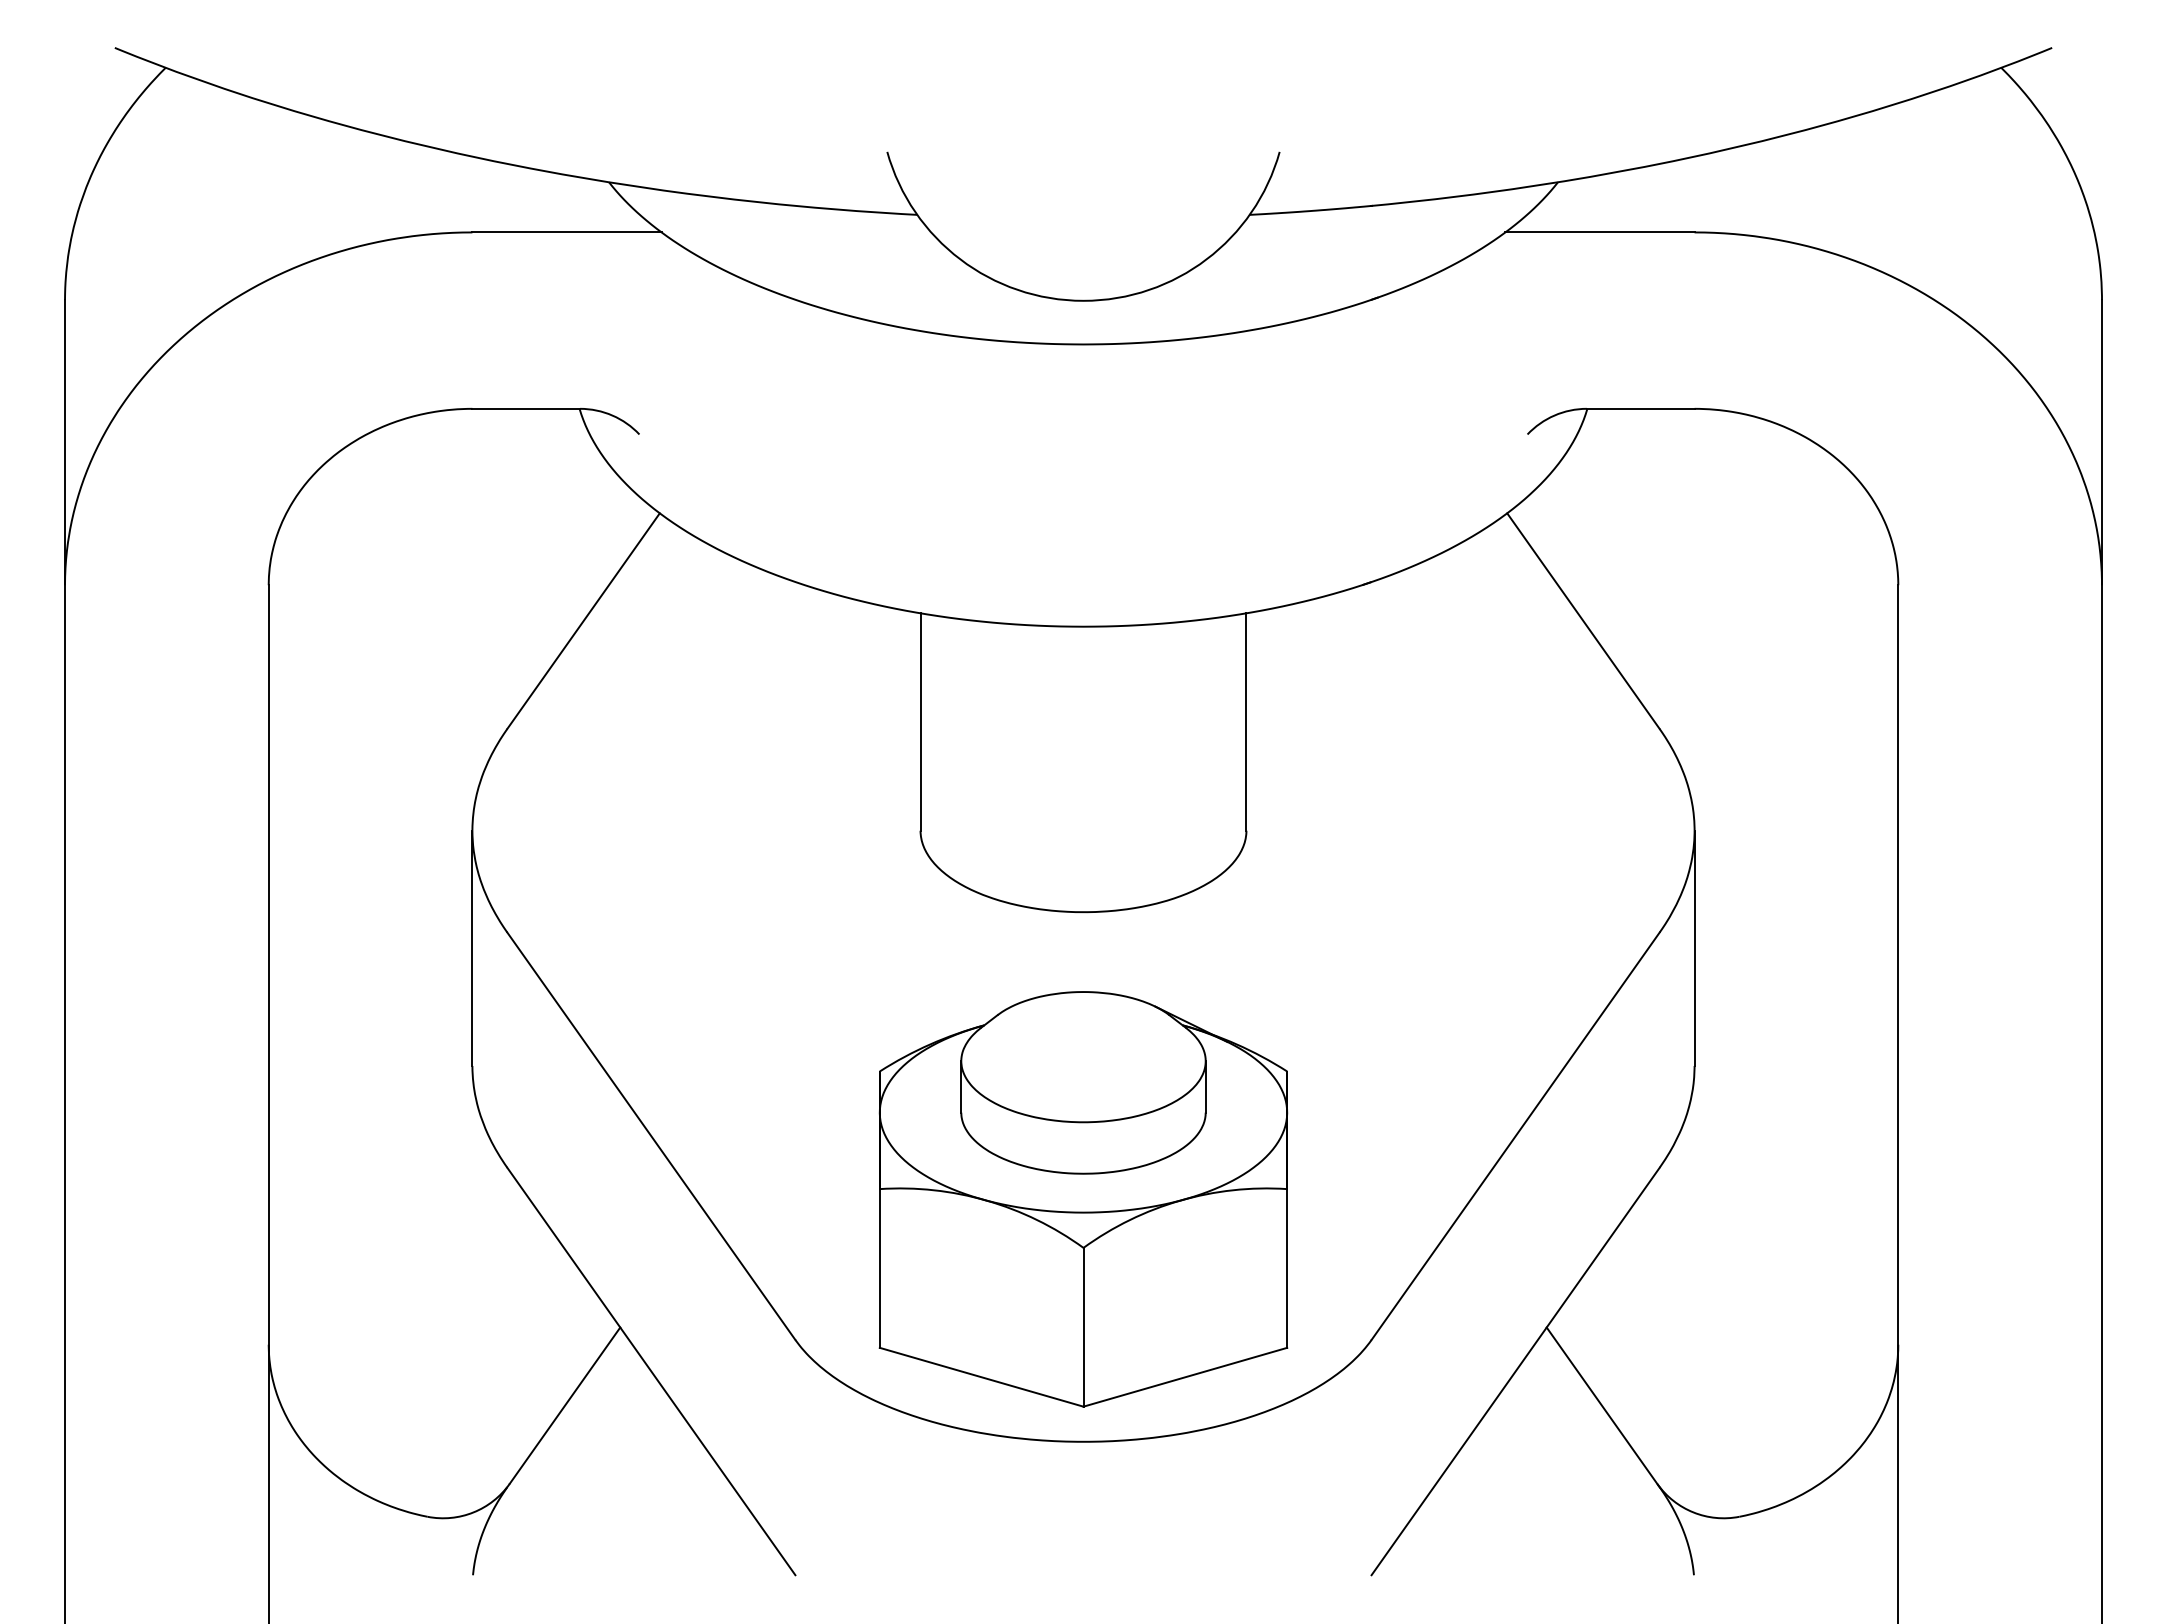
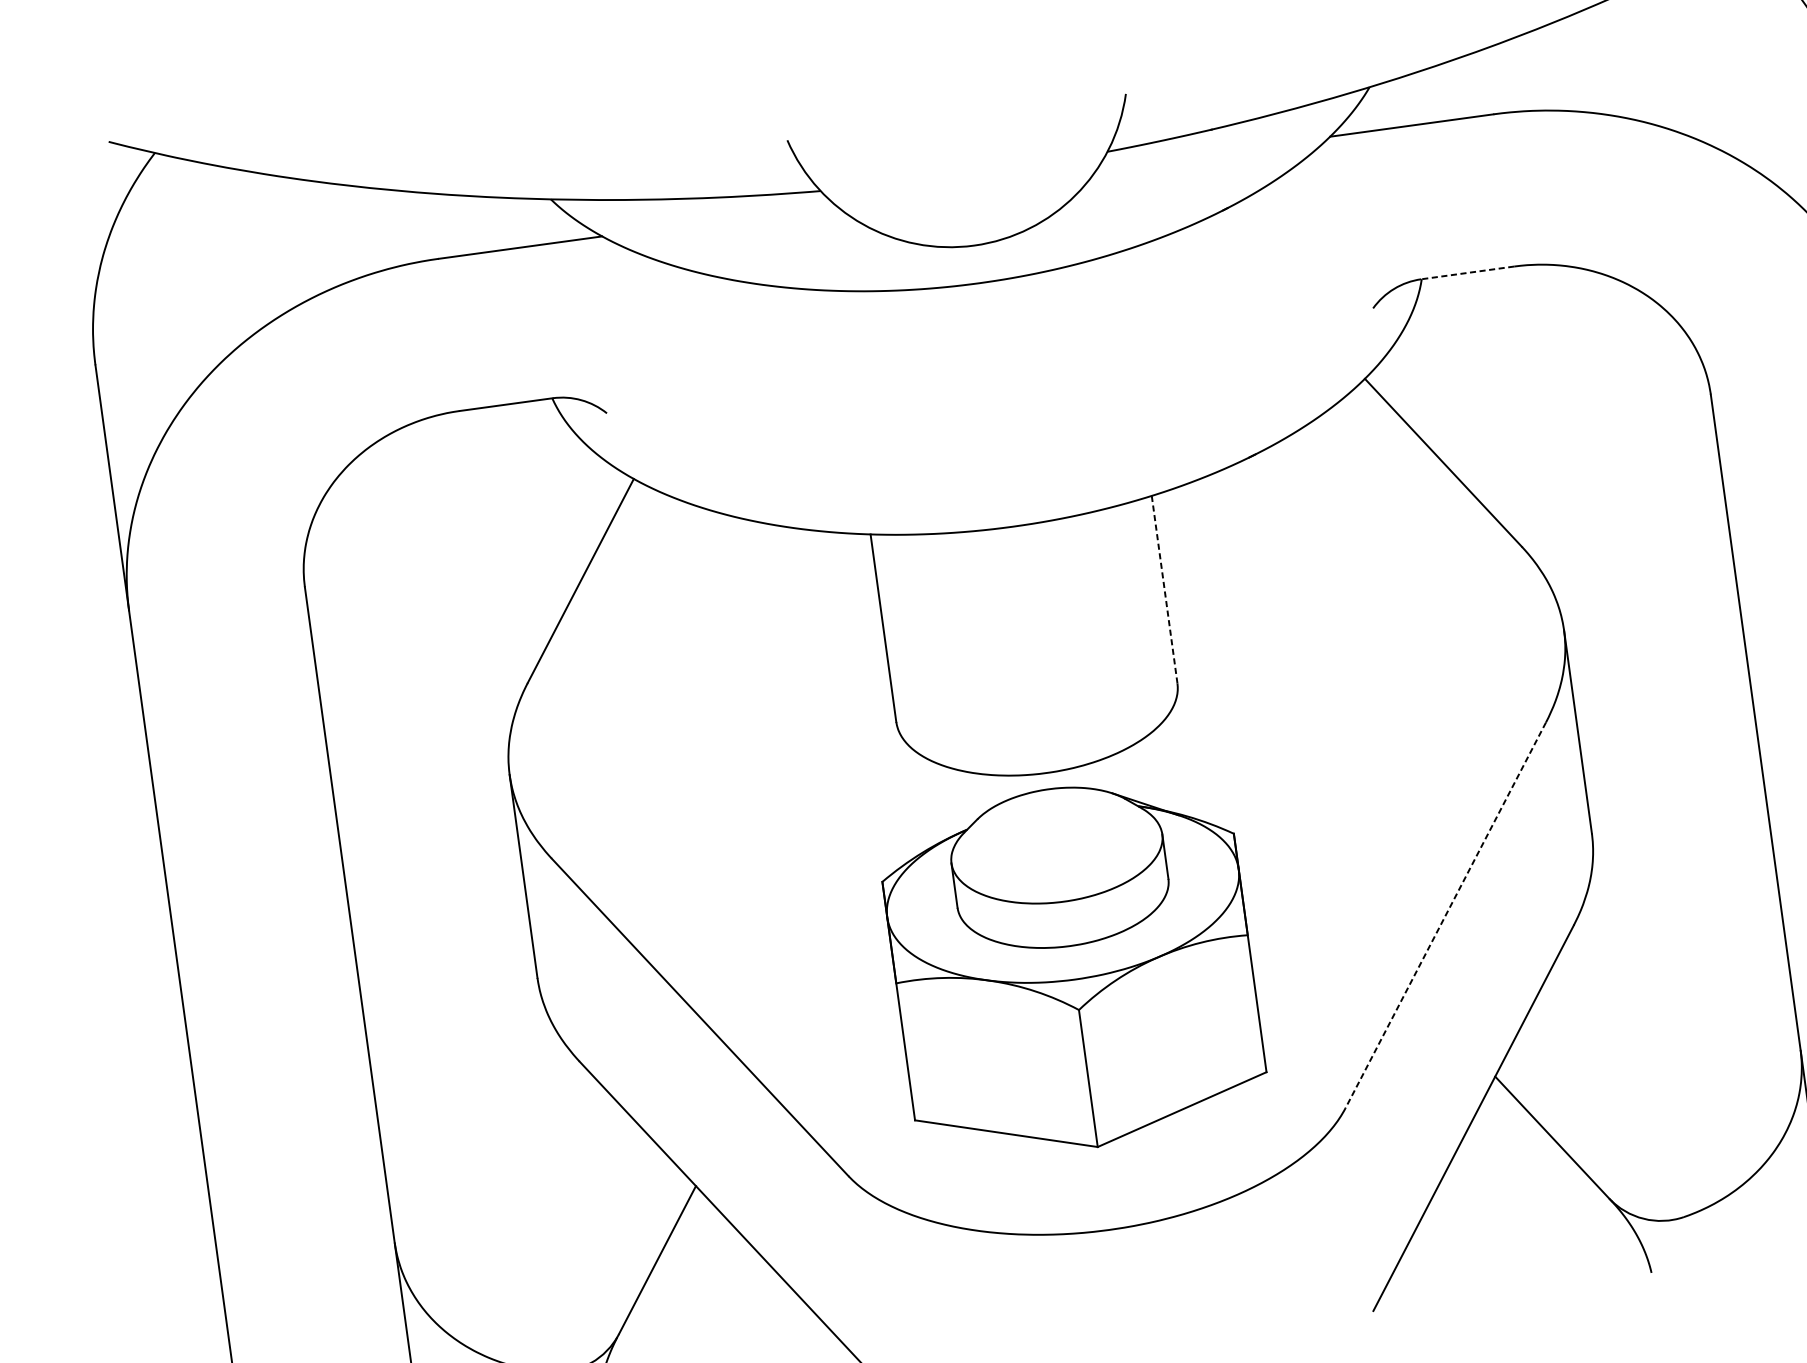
line: (1640, 408) -> (1467, 272), solid -> dashed
line: (1246, 722) -> (1164, 590), solid -> dashed
line: (1515, 1136) -> (1445, 915), solid -> dashed
part: (1083, 1199) -> (1073, 968), moved

